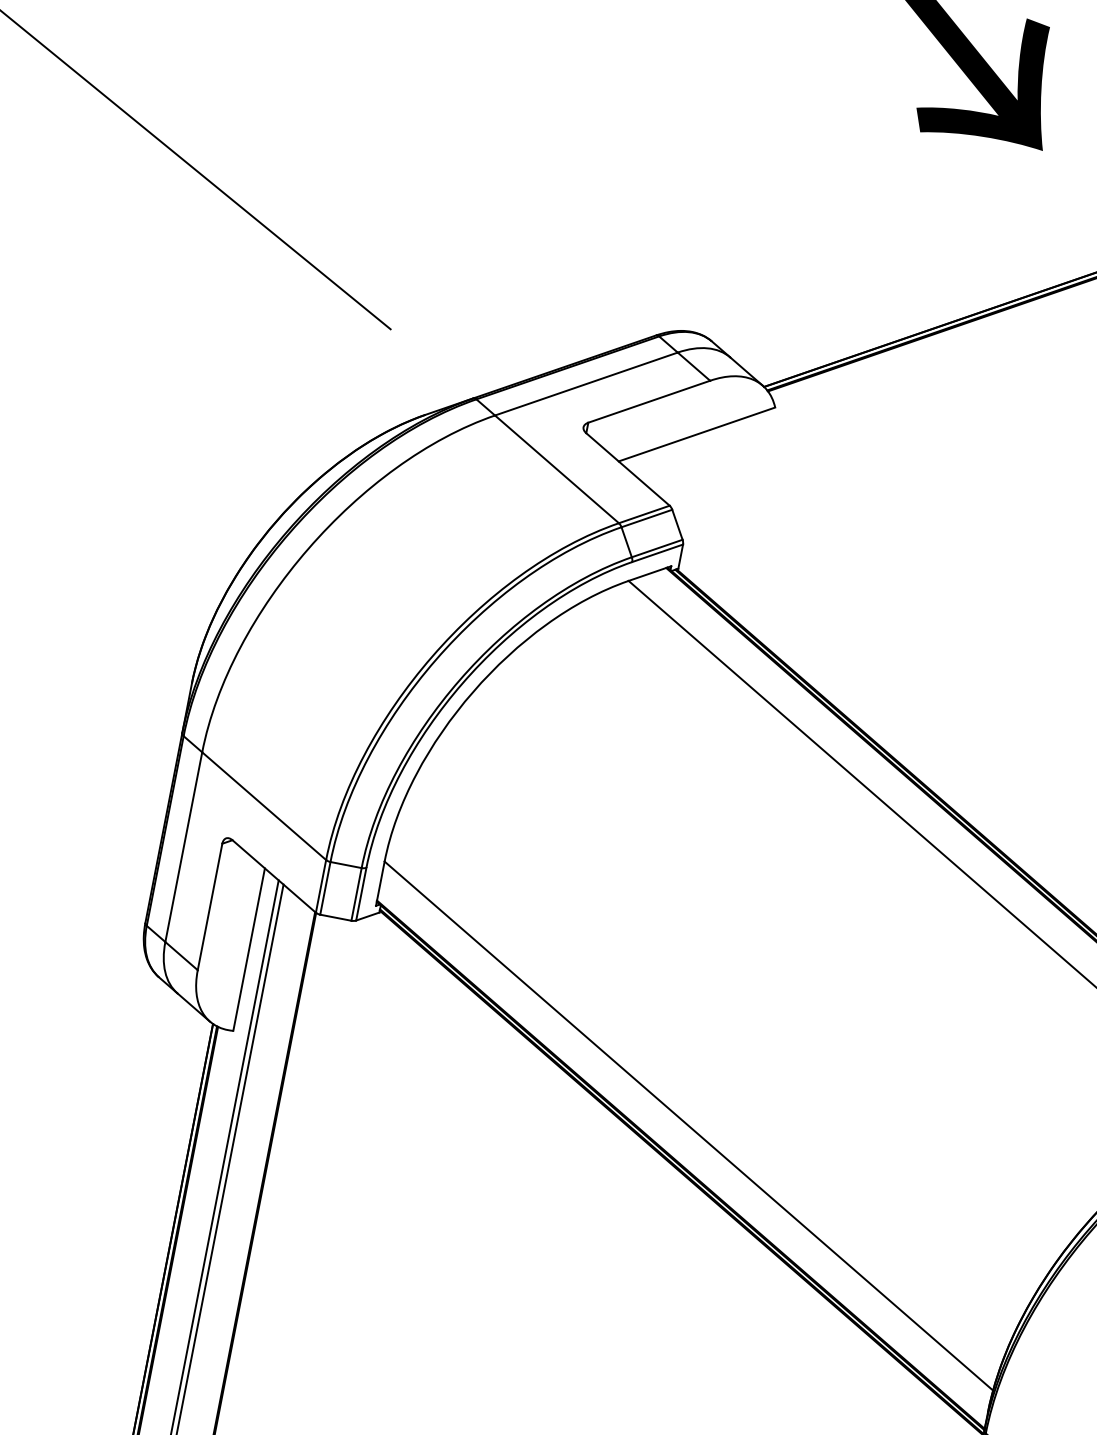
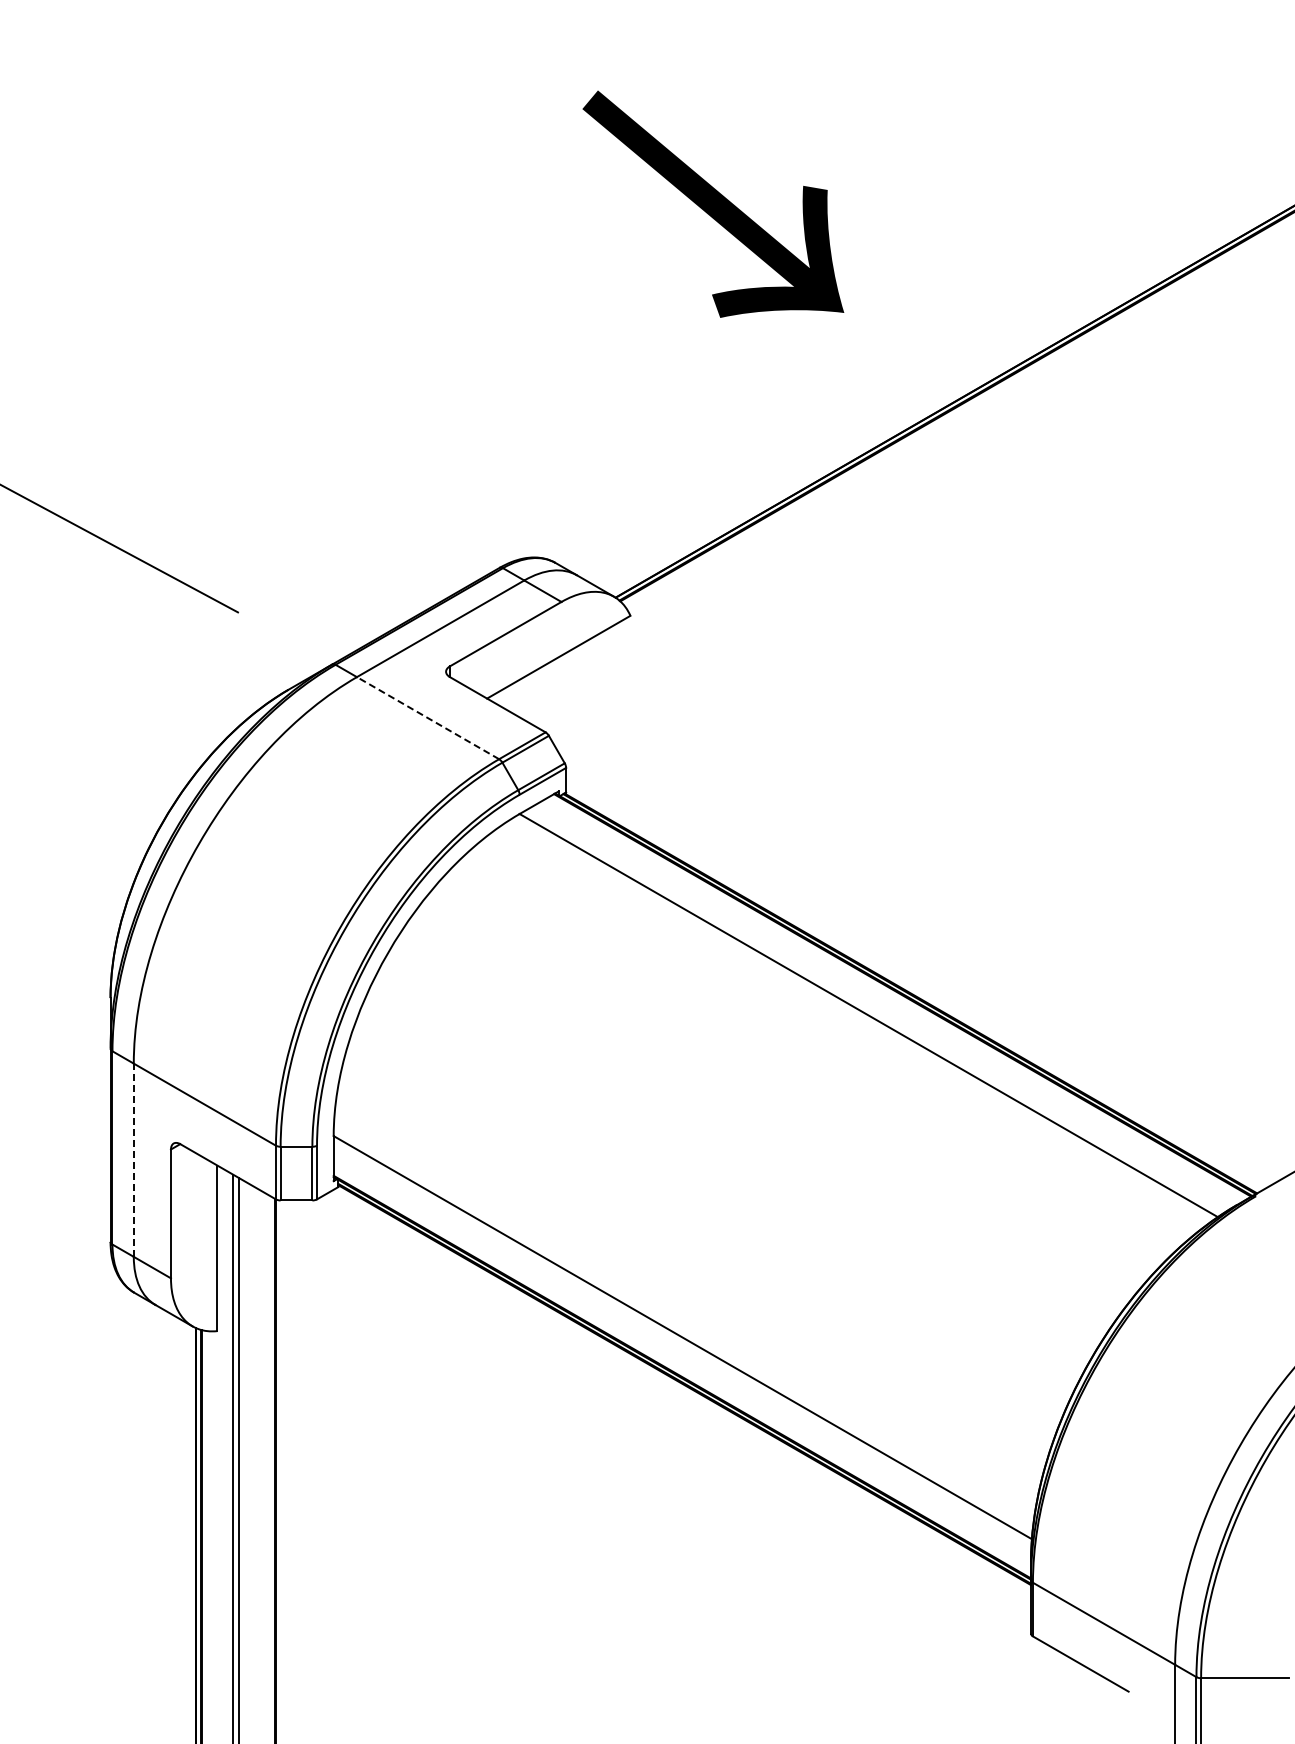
line: (556, 468) -> (427, 717), solid -> dashed
line: (183, 847) -> (133, 1160), solid -> dashed

